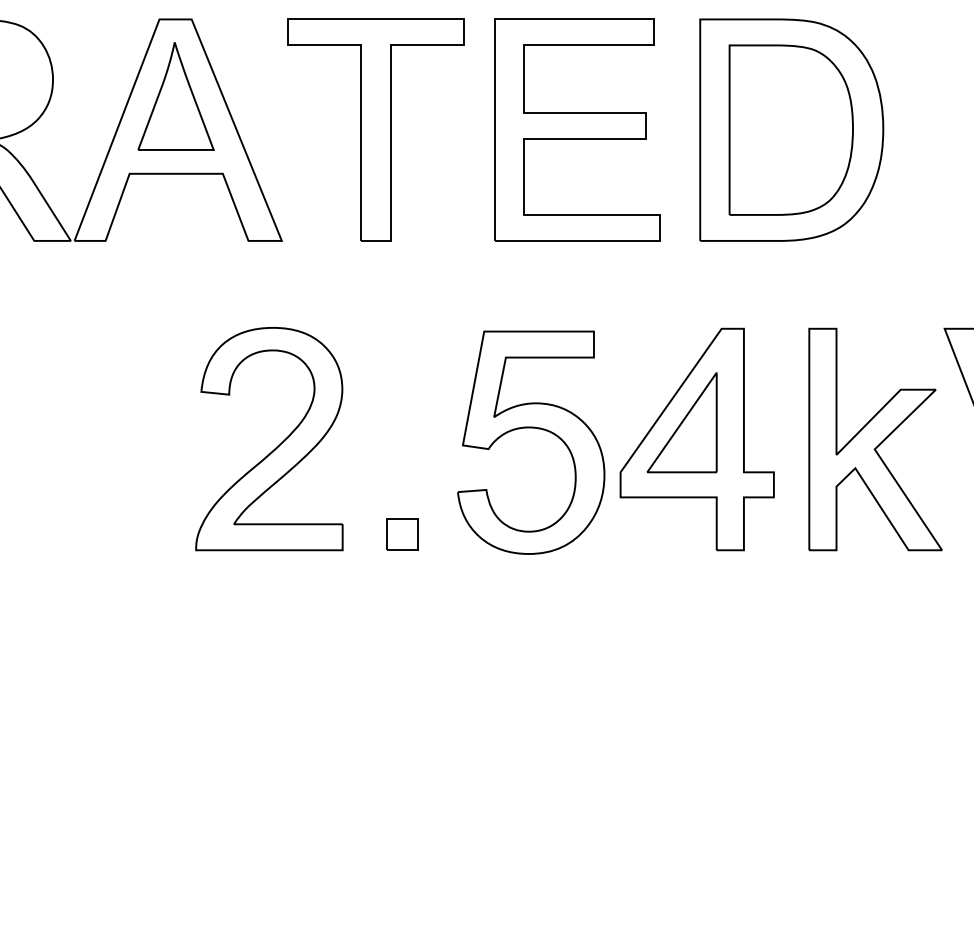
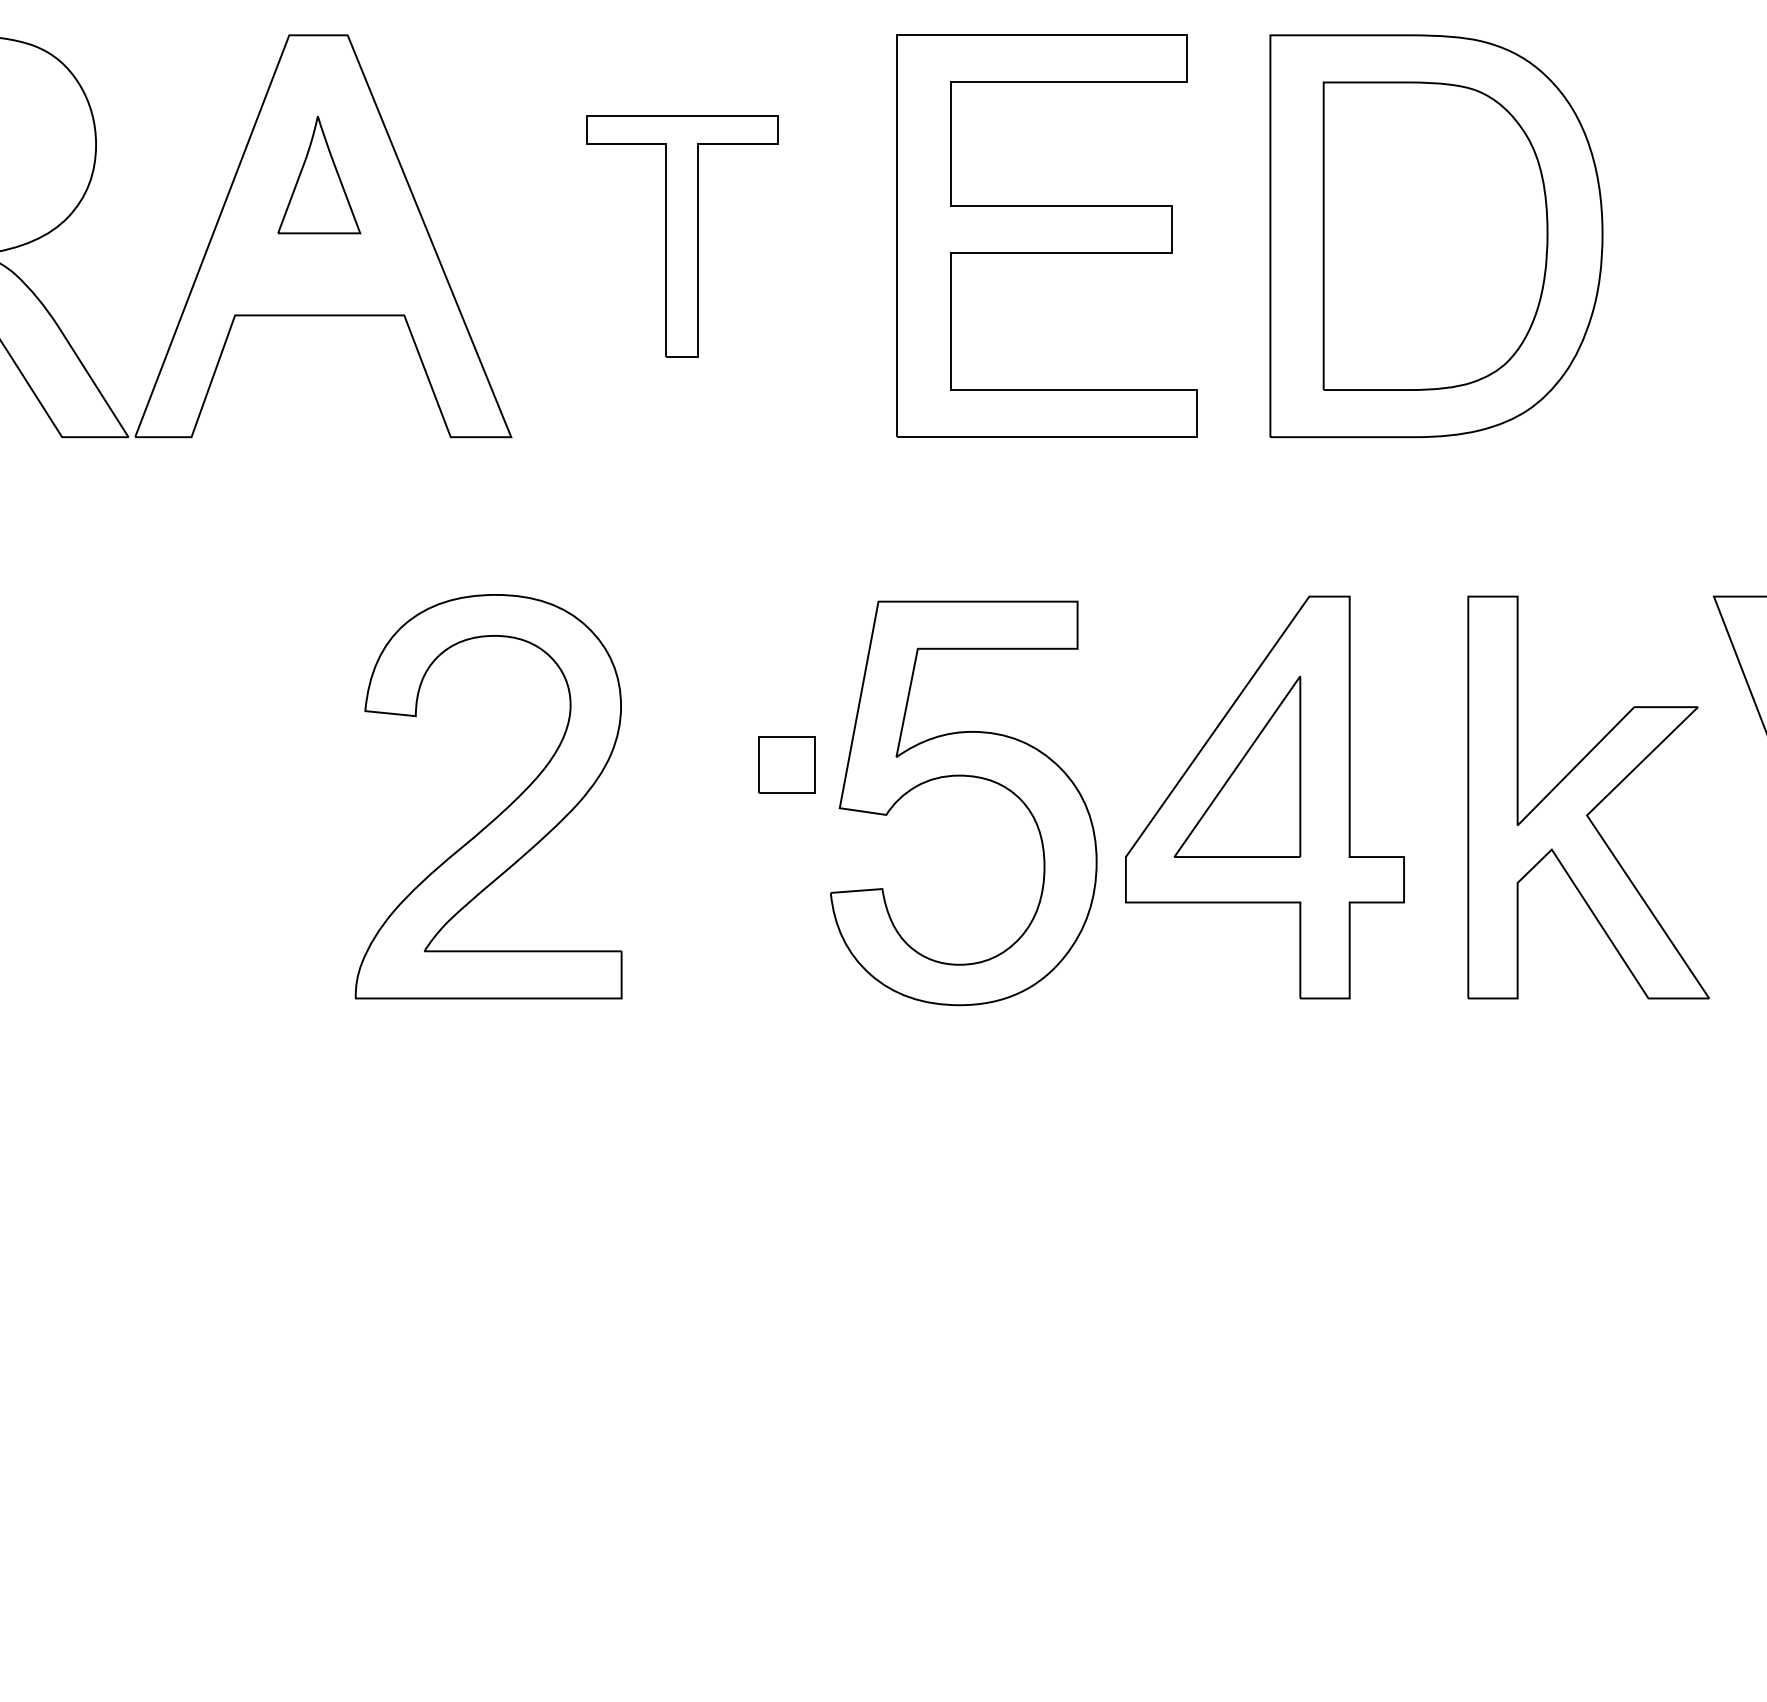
part: (175, 96) -> (318, 175), size x0.6
part: (375, 129) -> (681, 235), size x0.6
part: (402, 534) -> (786, 764), moved

